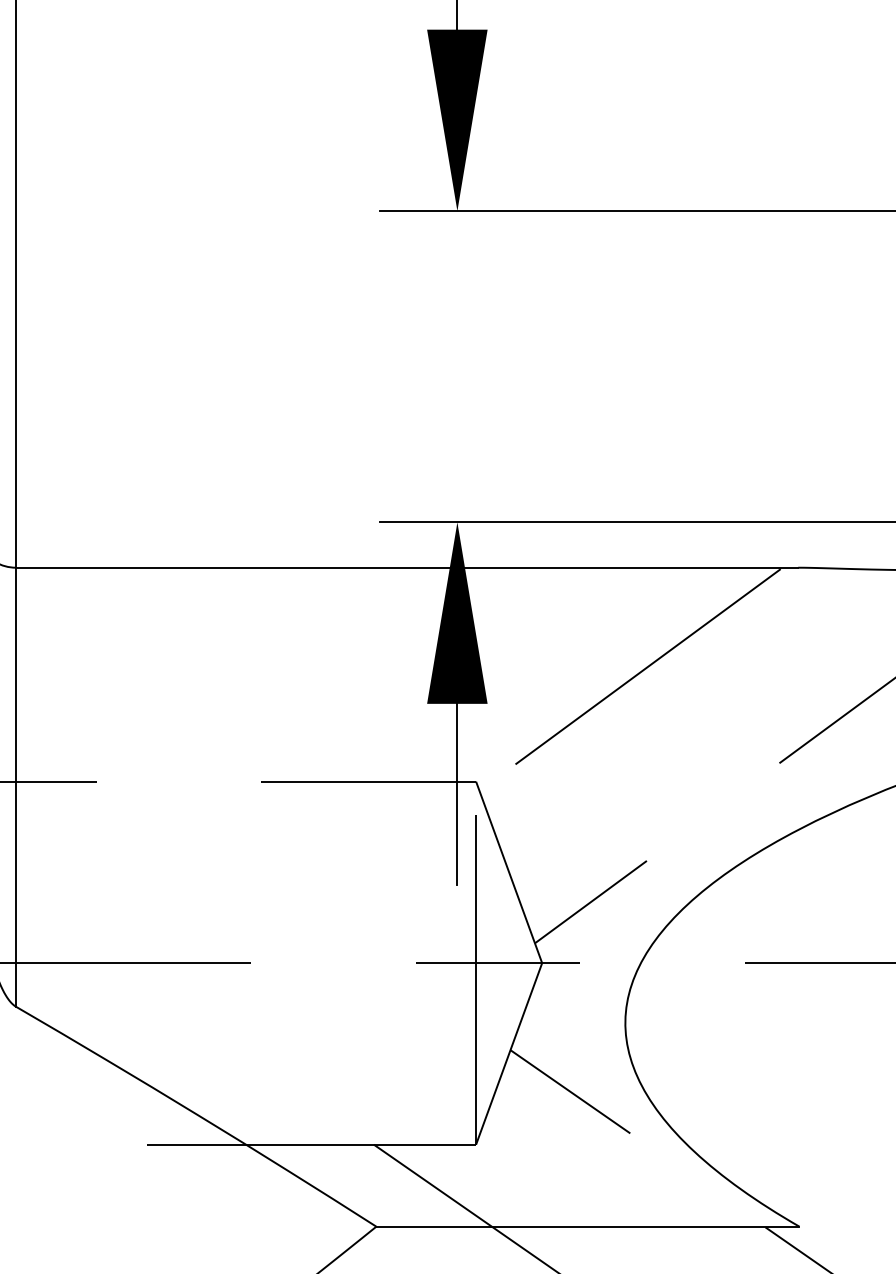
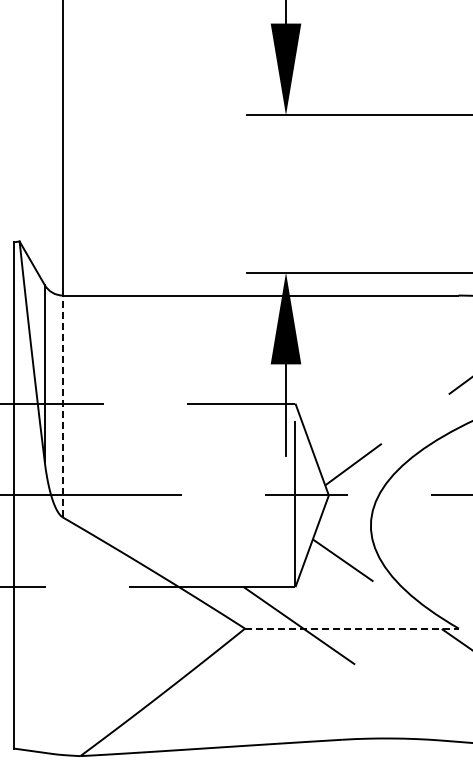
line: (630, 680) -> (373, 352), removed
line: (15, 787) -> (62, 406), solid -> dashed
line: (586, 1226) -> (351, 628), solid -> dashed

